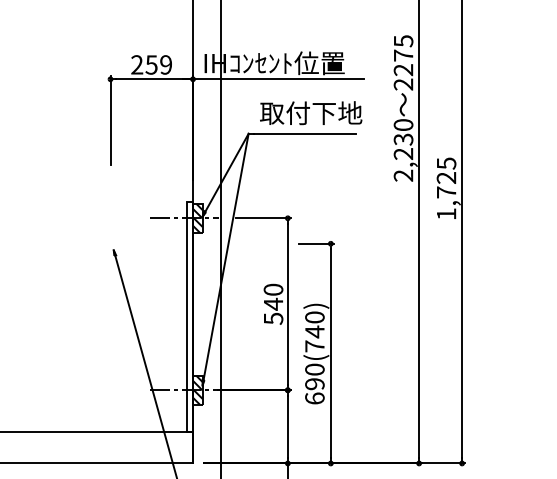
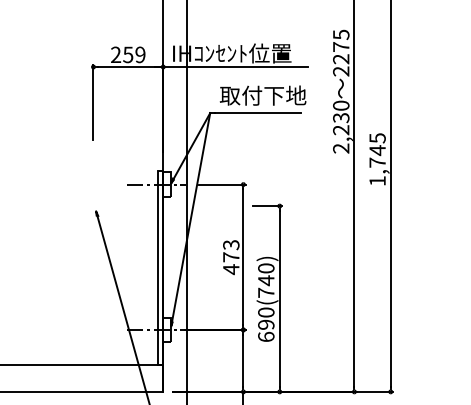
text: (446, 178) -> (377, 150), 1,725 -> 1,745
hatch: (198, 218) -> (167, 184), removed
text: (273, 304) -> (231, 257), 540 -> 473
hatch: (198, 389) -> (167, 329), removed

